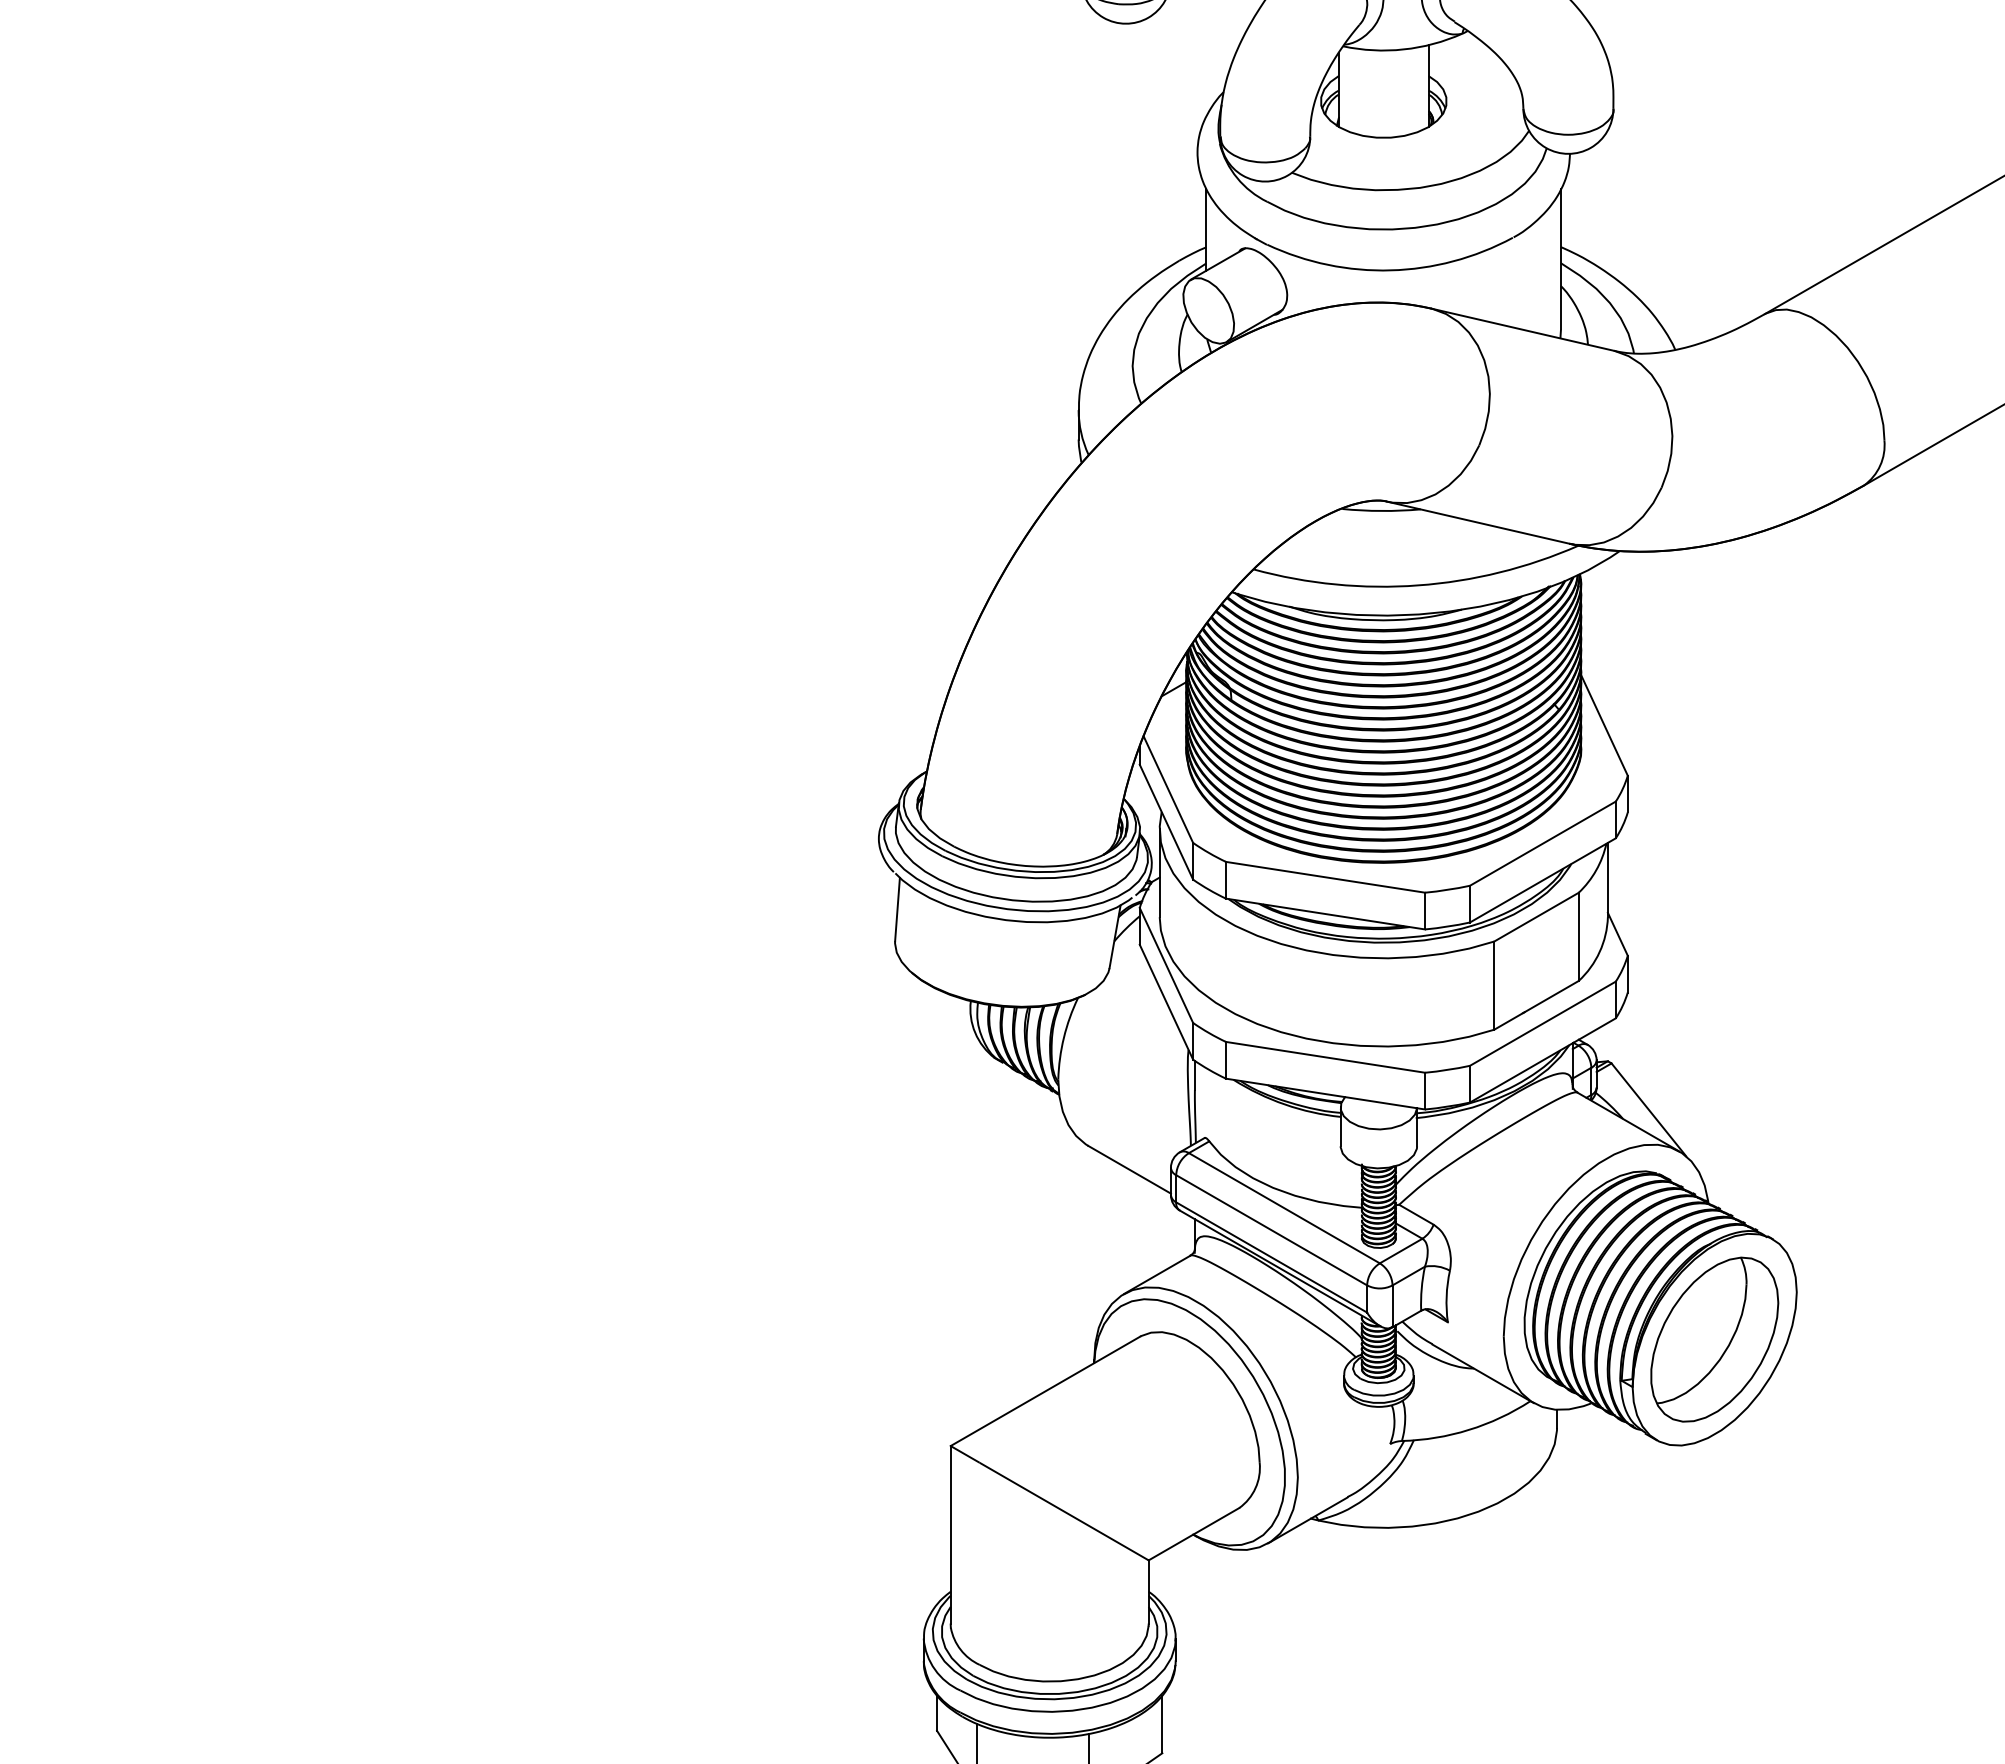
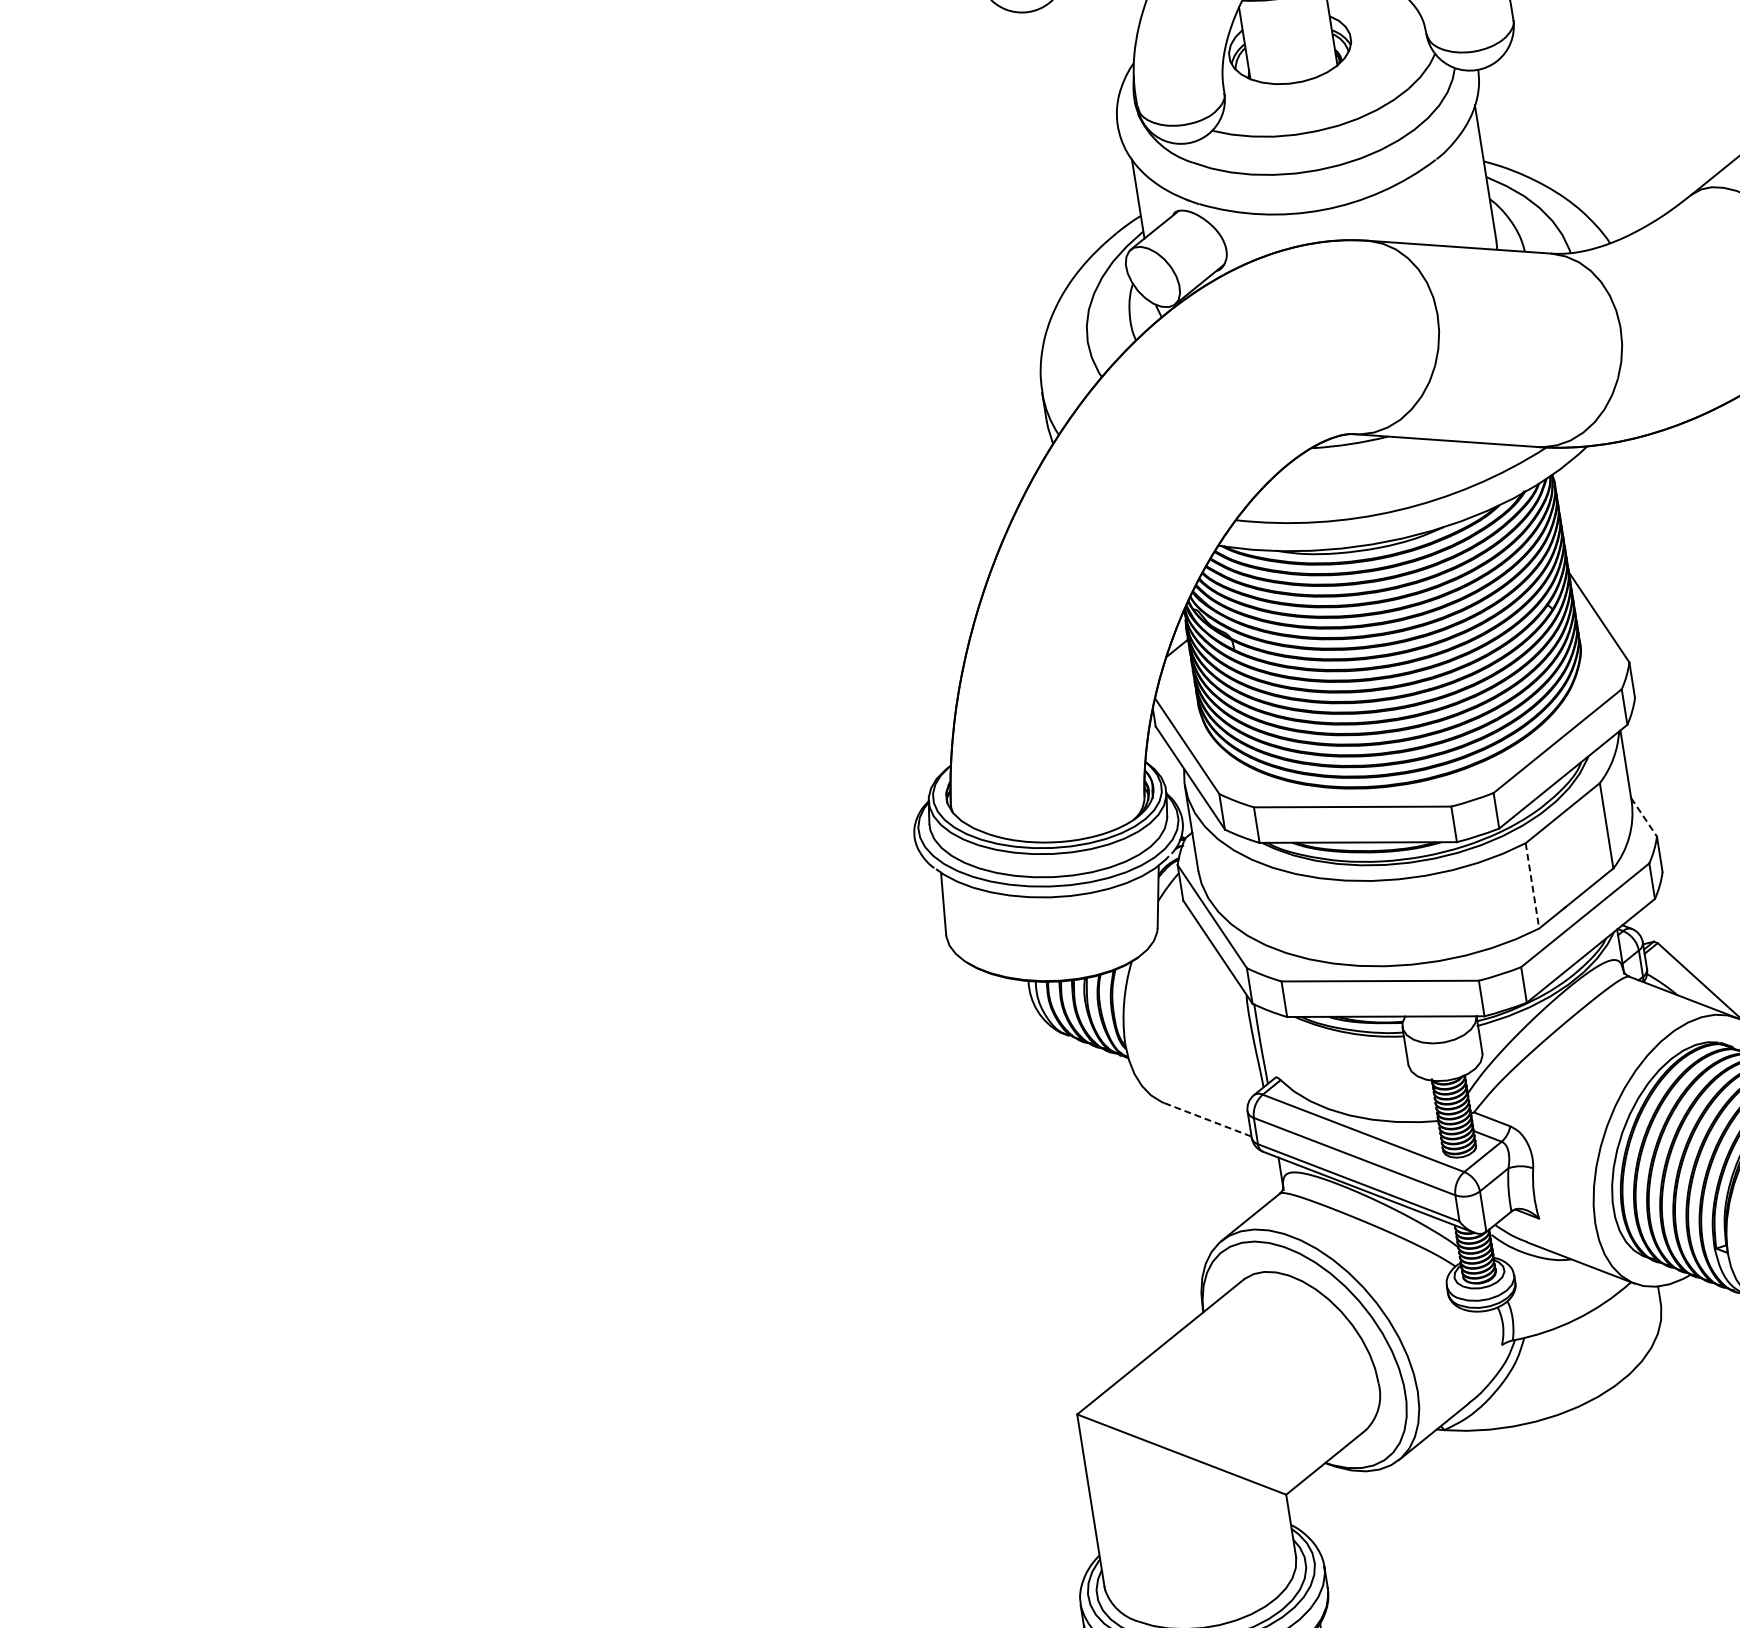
line: (1617, 934) -> (1643, 817), solid -> dashed
line: (1494, 986) -> (1532, 886), solid -> dashed
line: (1129, 1169) -> (1207, 1119), solid -> dashed

